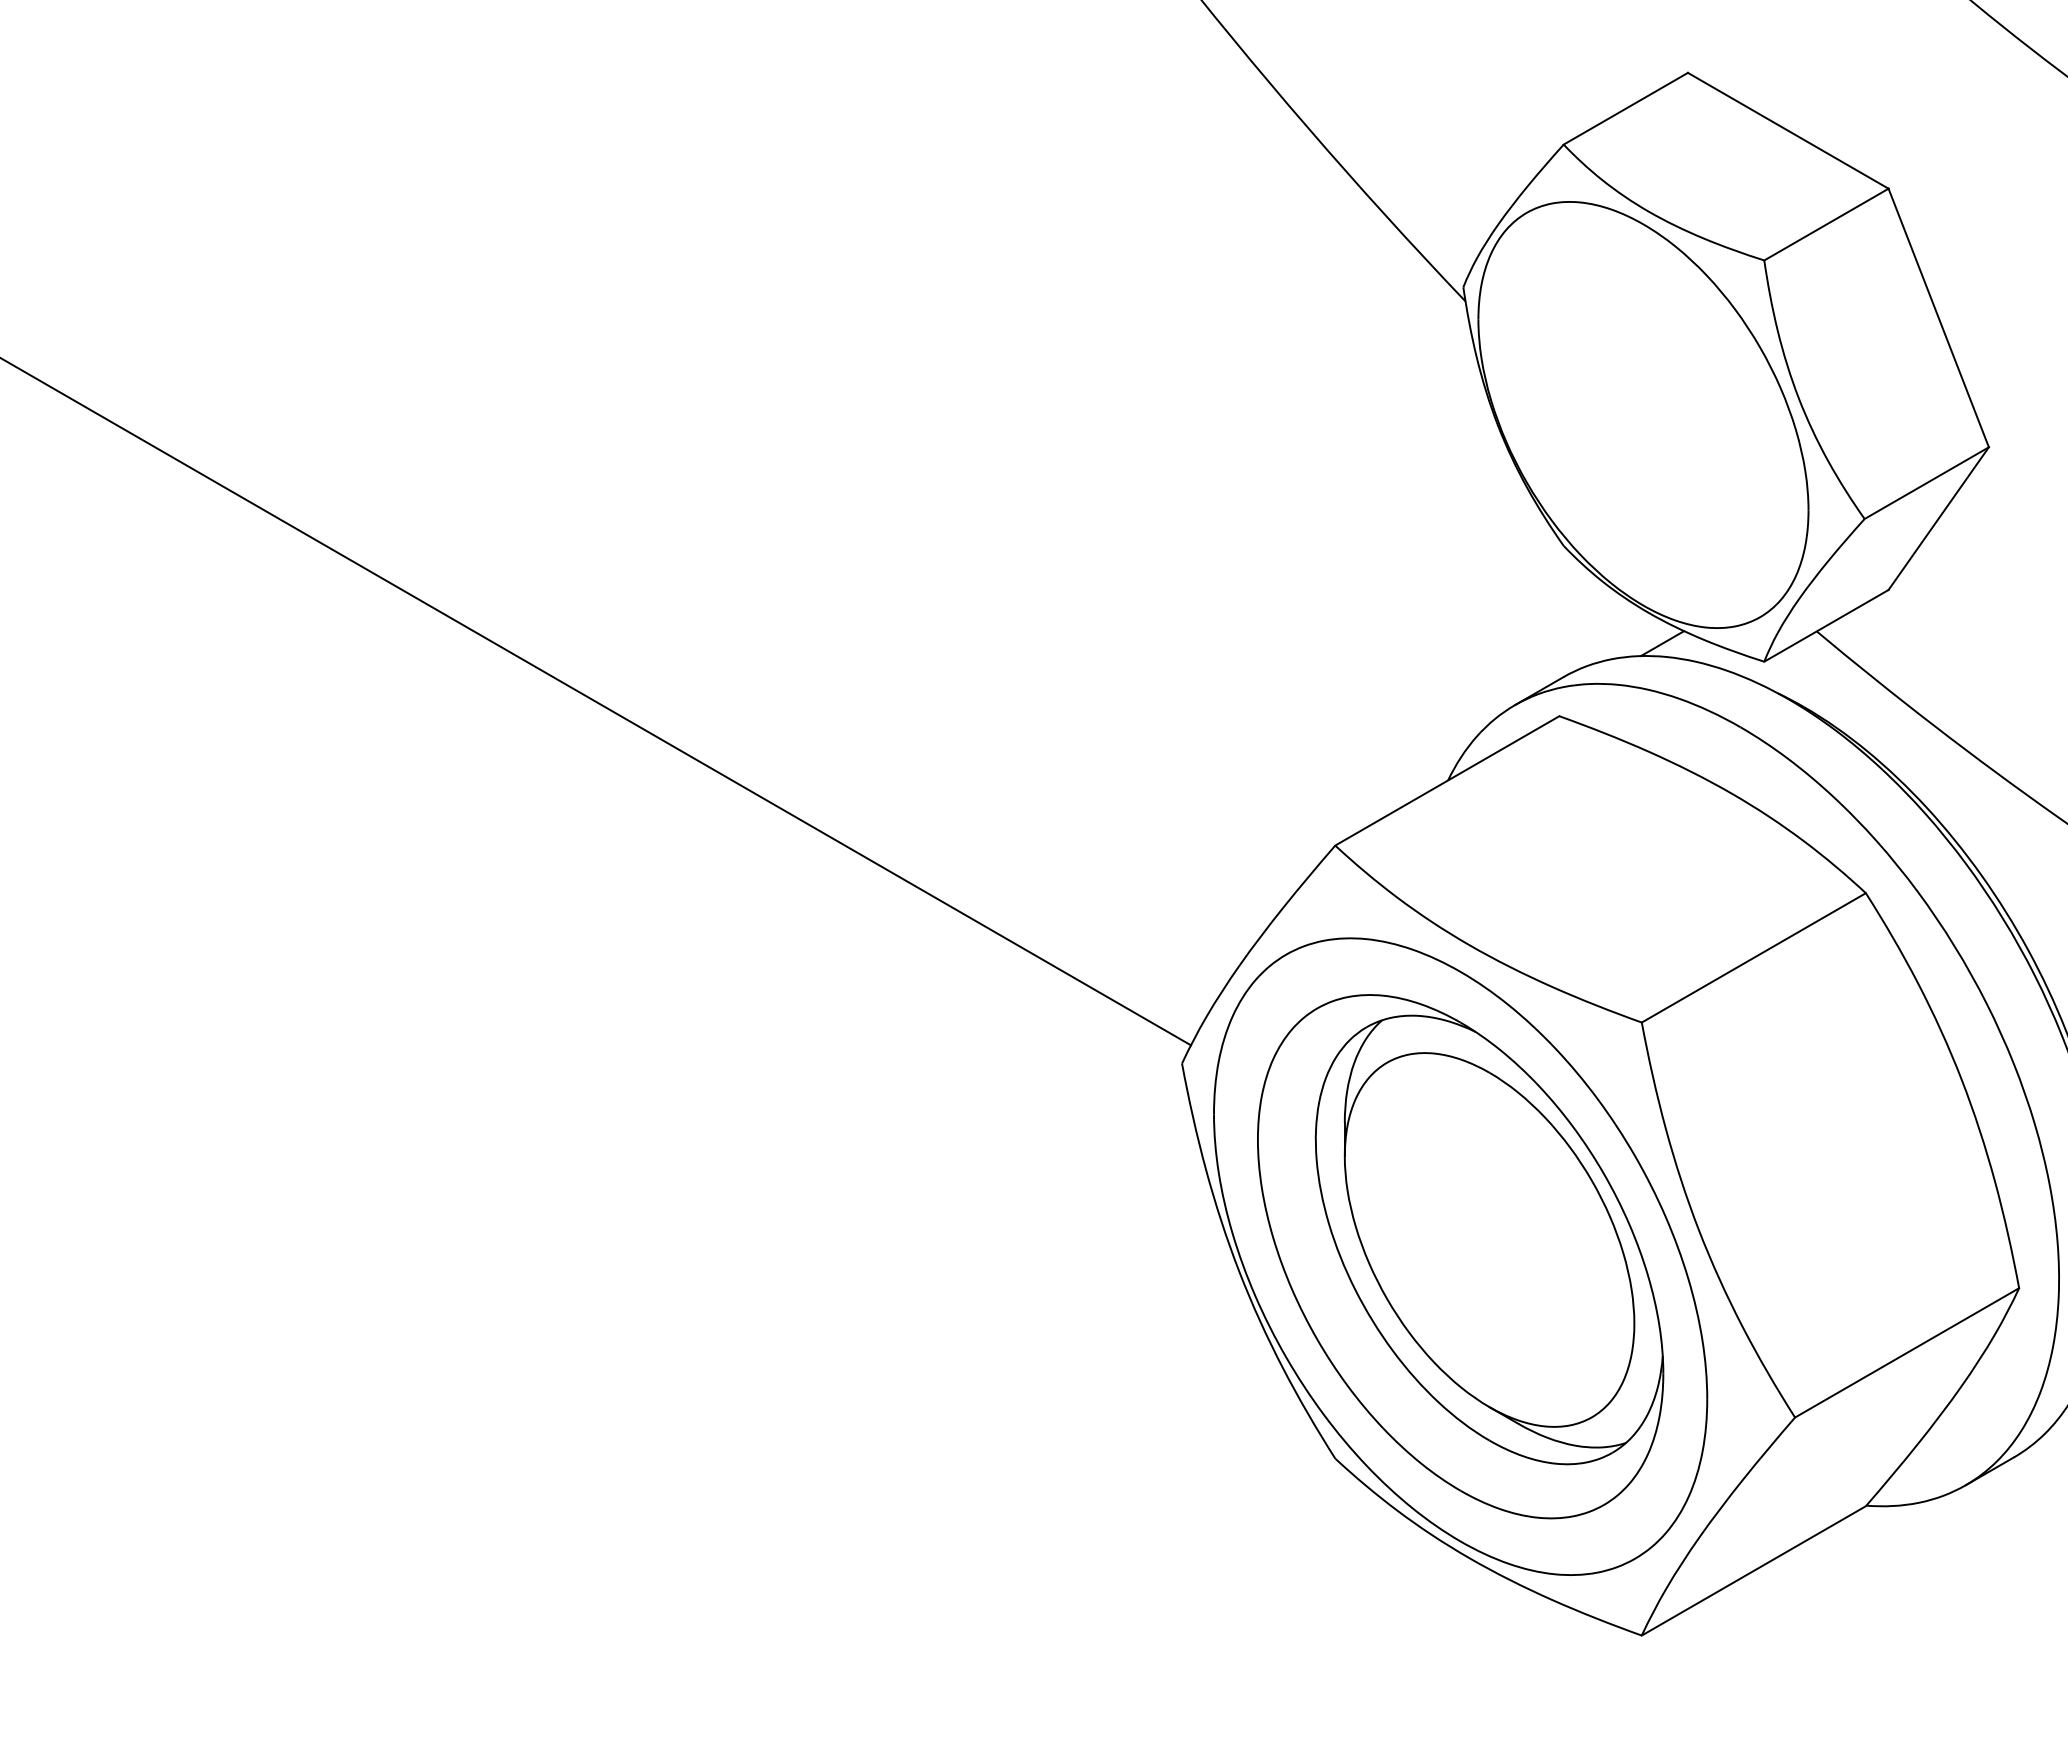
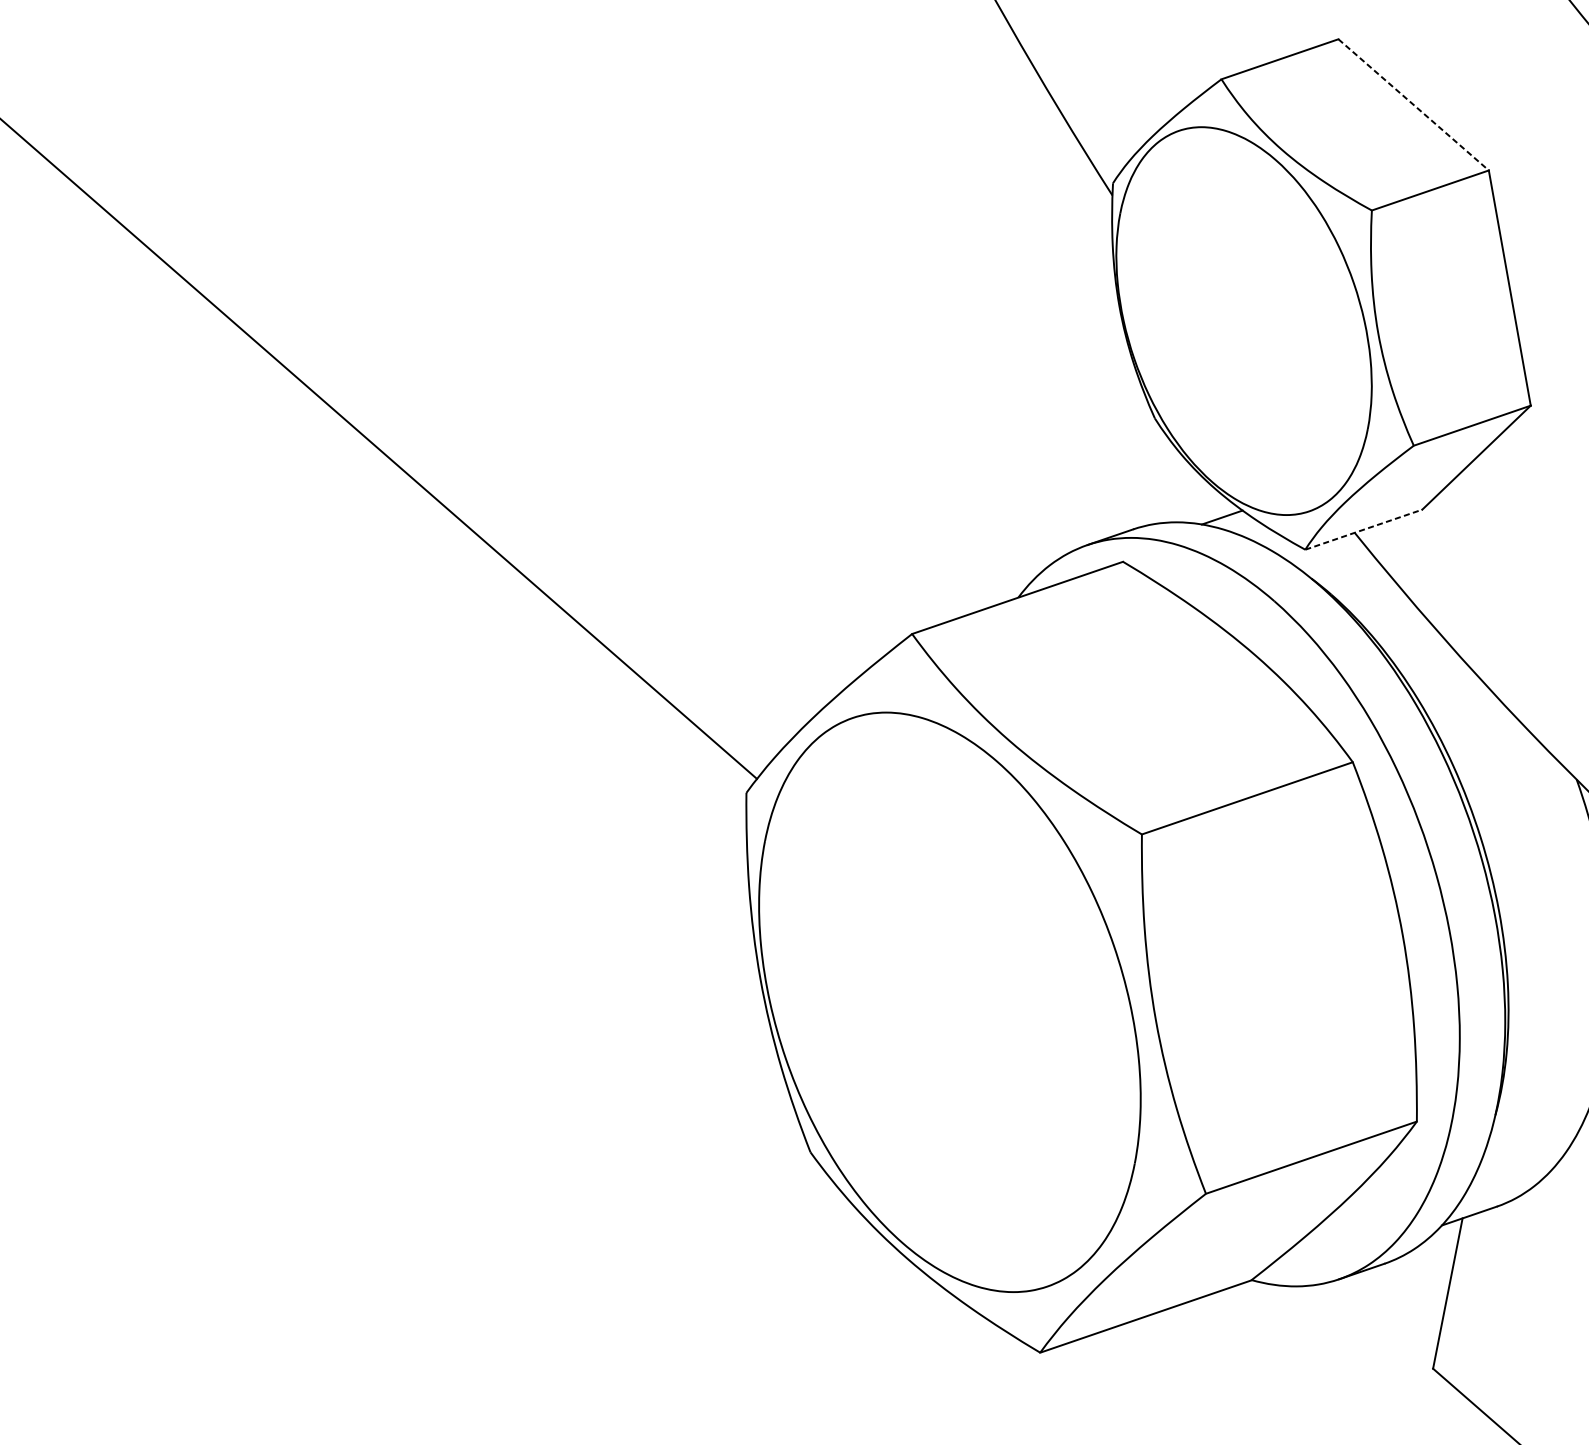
line: (1788, 130) -> (1413, 104), solid -> dashed
line: (1826, 625) -> (1363, 529), solid -> dashed
part: (1460, 1256) -> (949, 1002), removed

